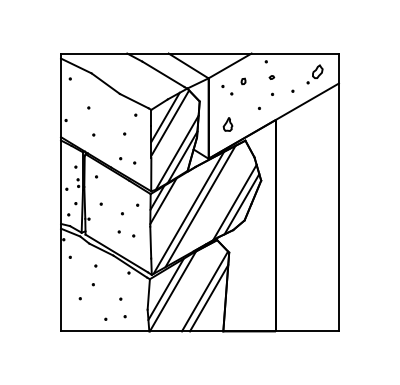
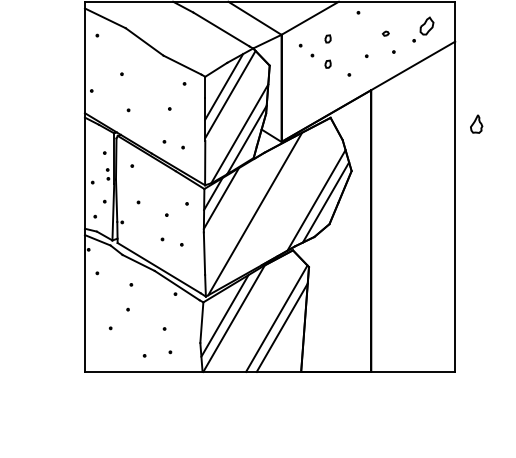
part: (271, 77) -> (385, 33), moved
part: (243, 100) -> (328, 64), added
part: (227, 124) -> (475, 124), moved
line: (200, 206) -> (270, 205), removed

